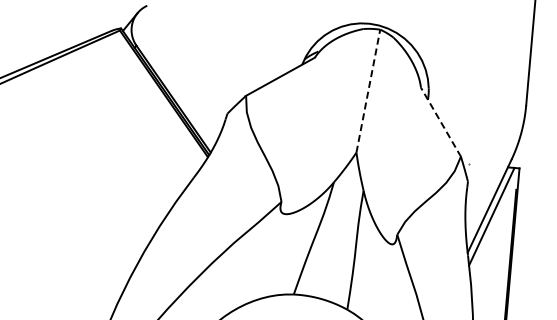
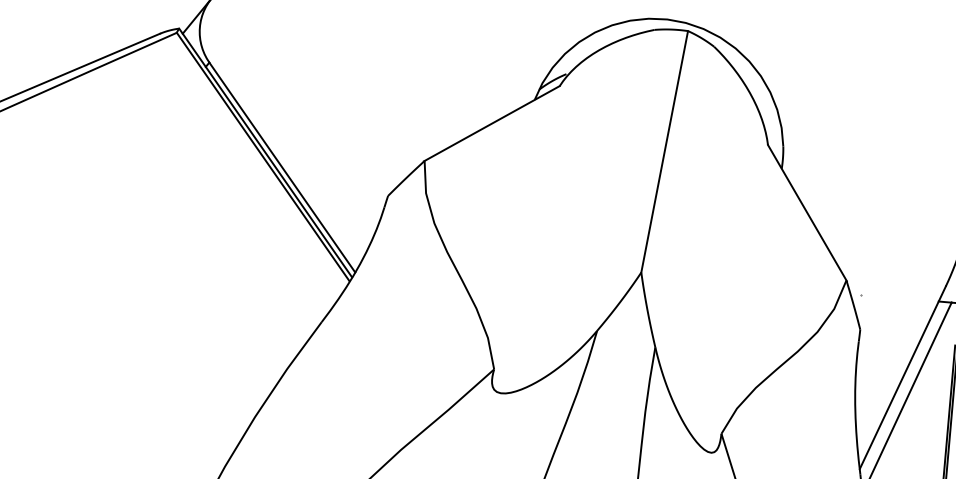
line: (368, 91) -> (664, 152), dashed -> solid
line: (440, 121) -> (806, 211), dashed -> solid

